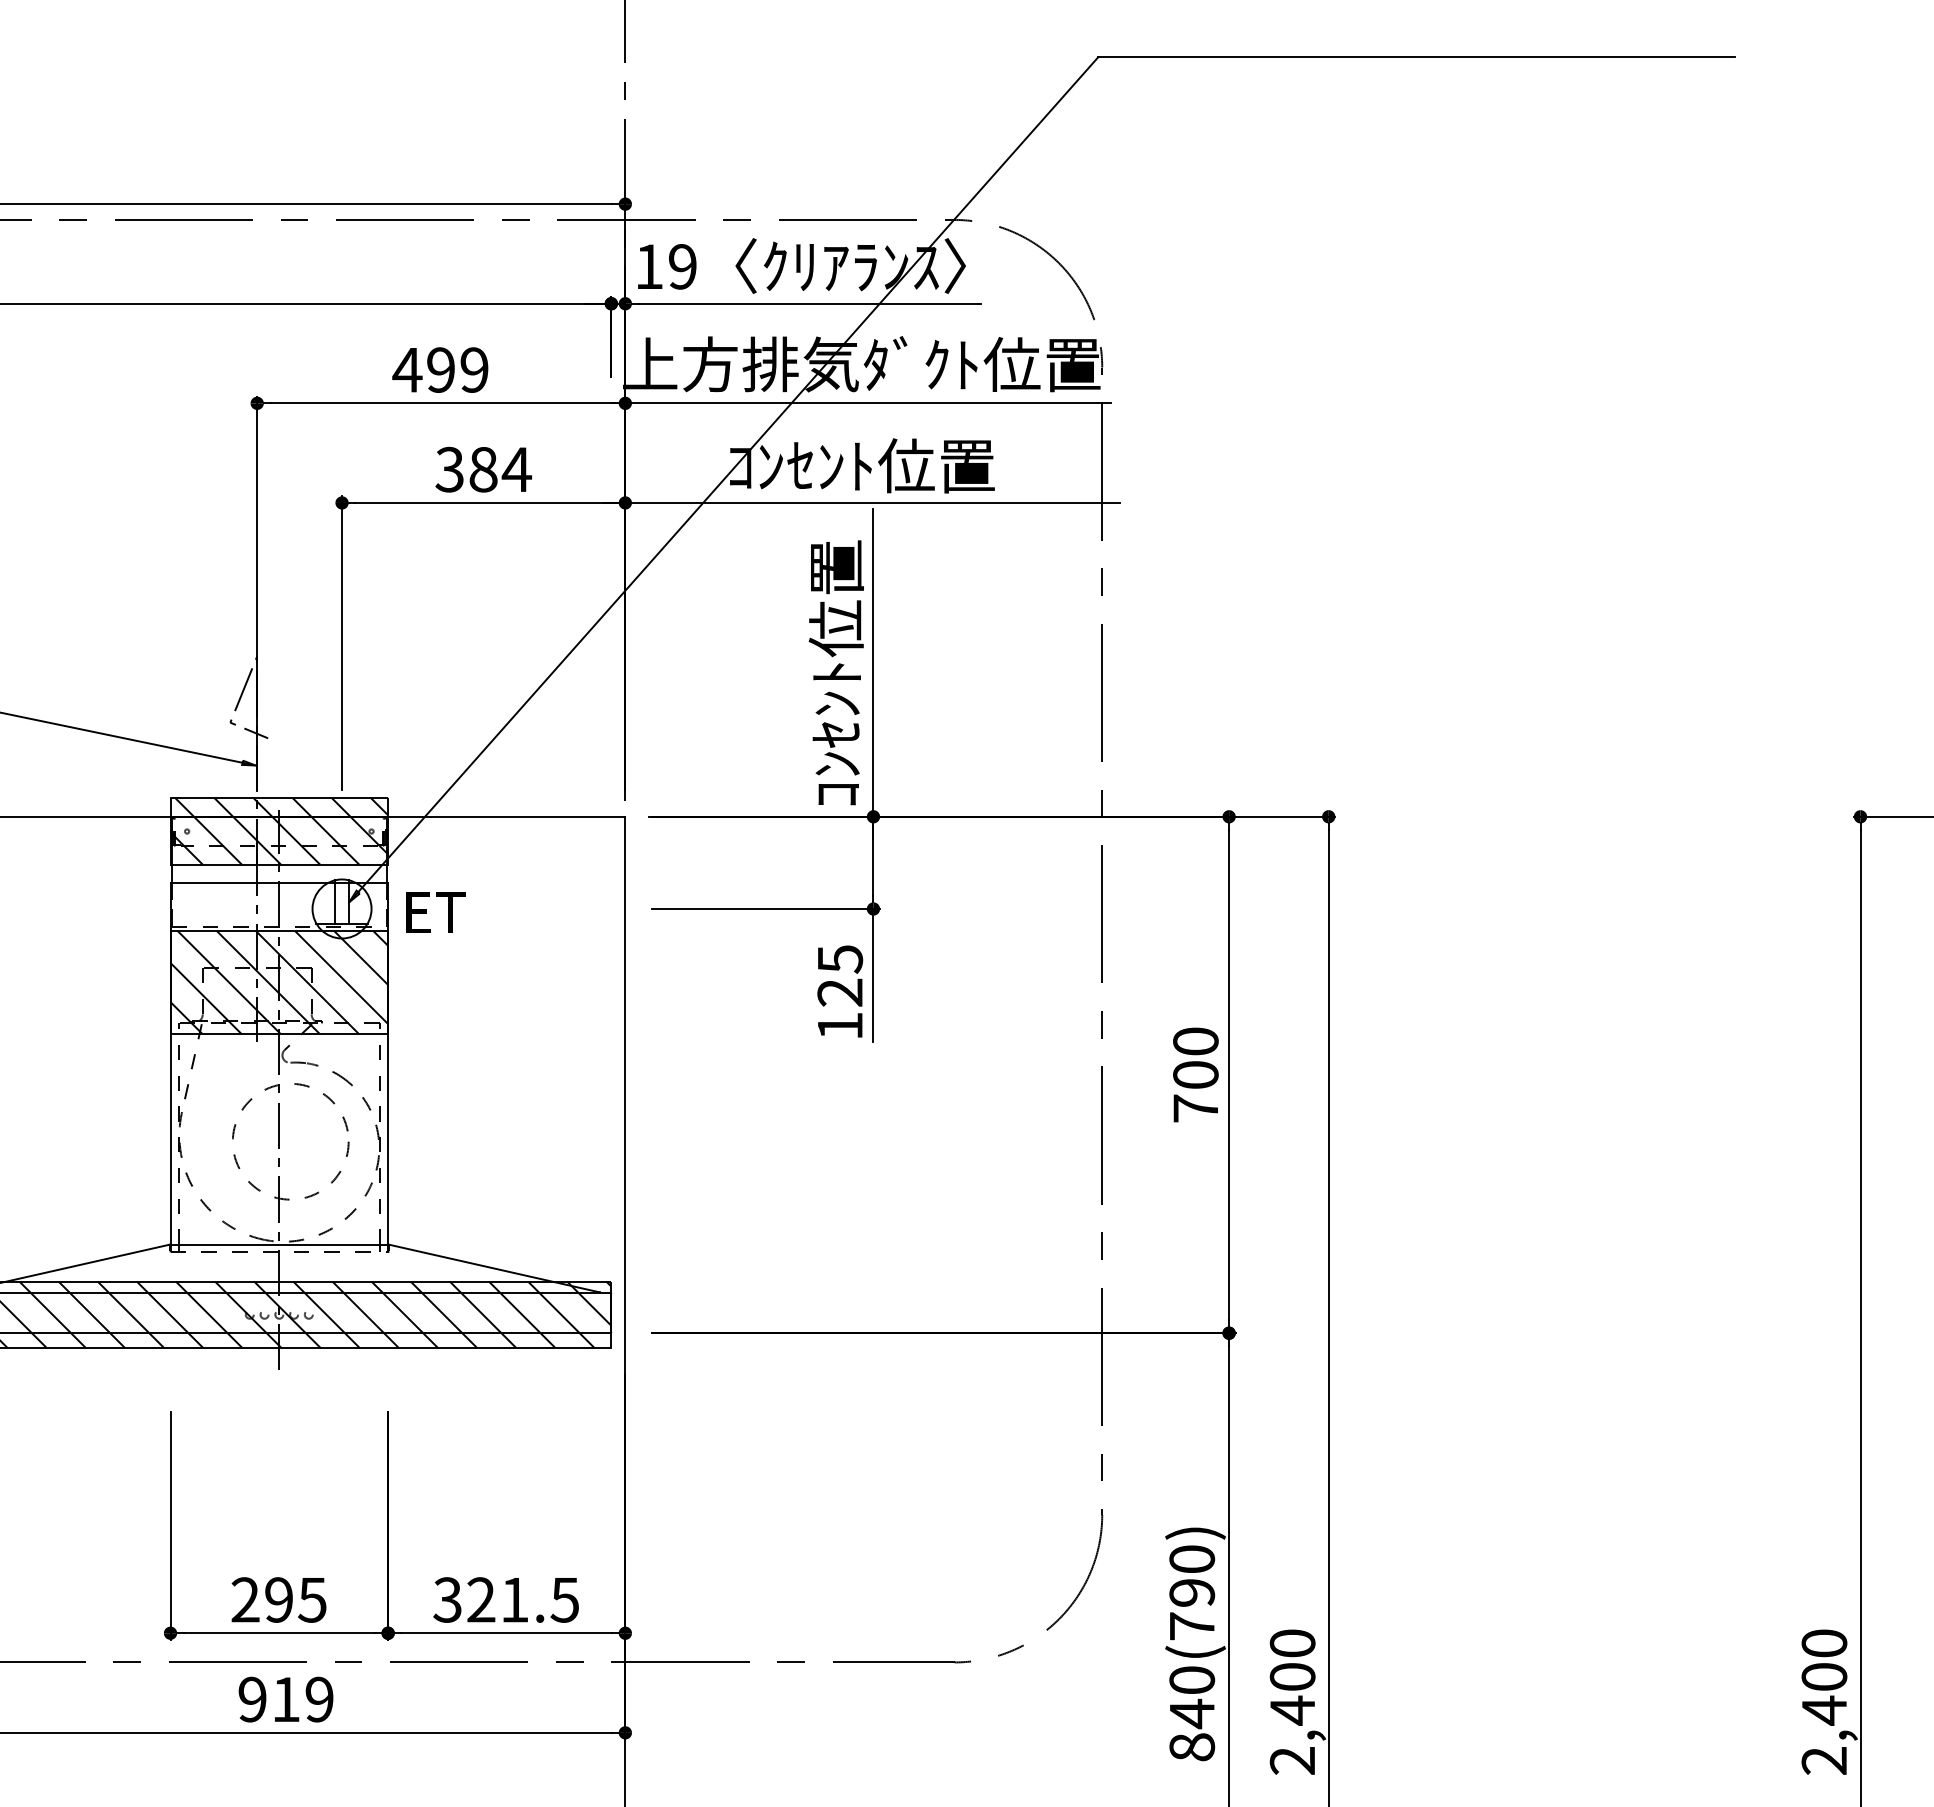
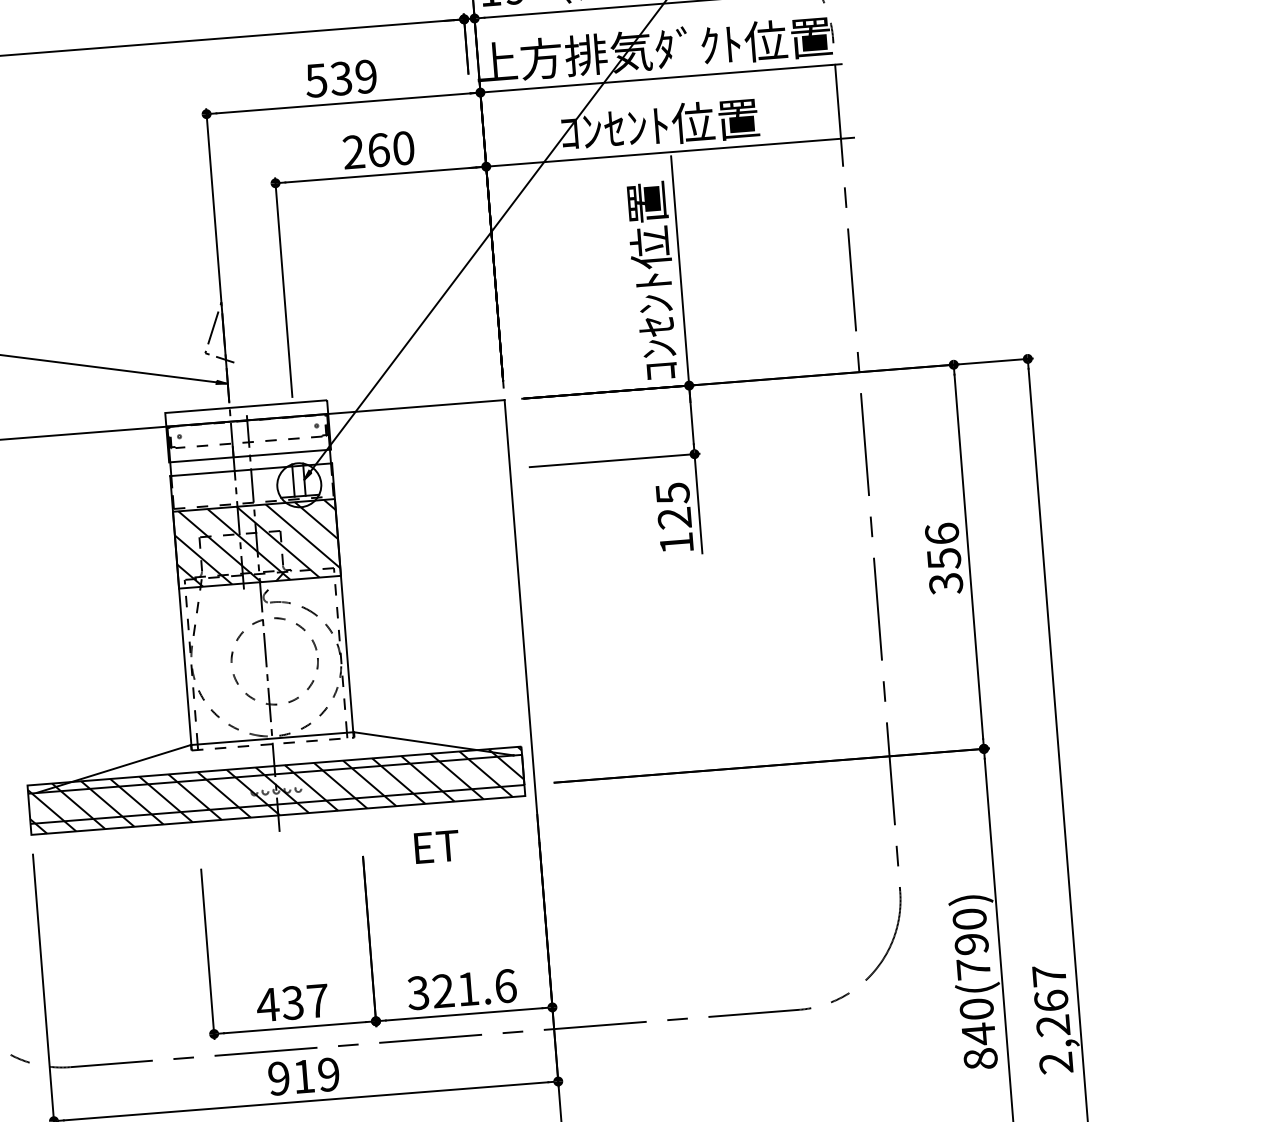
text: (423, 369) -> (328, 79), 499 -> 539
text: (483, 469) -> (378, 150), 384 -> 260
hatch: (279, 831) -> (248, 431), removed
text: (435, 912) -> (436, 846), moved
text: (1195, 1075) -> (943, 559), 700 -> 356
text: (278, 1599) -> (292, 1002), 295 -> 437
text: (564, 1599) -> (505, 985), 321.5 -> 321.6
text: (1292, 1677) -> (1051, 1001), 2,400 -> 2,267

